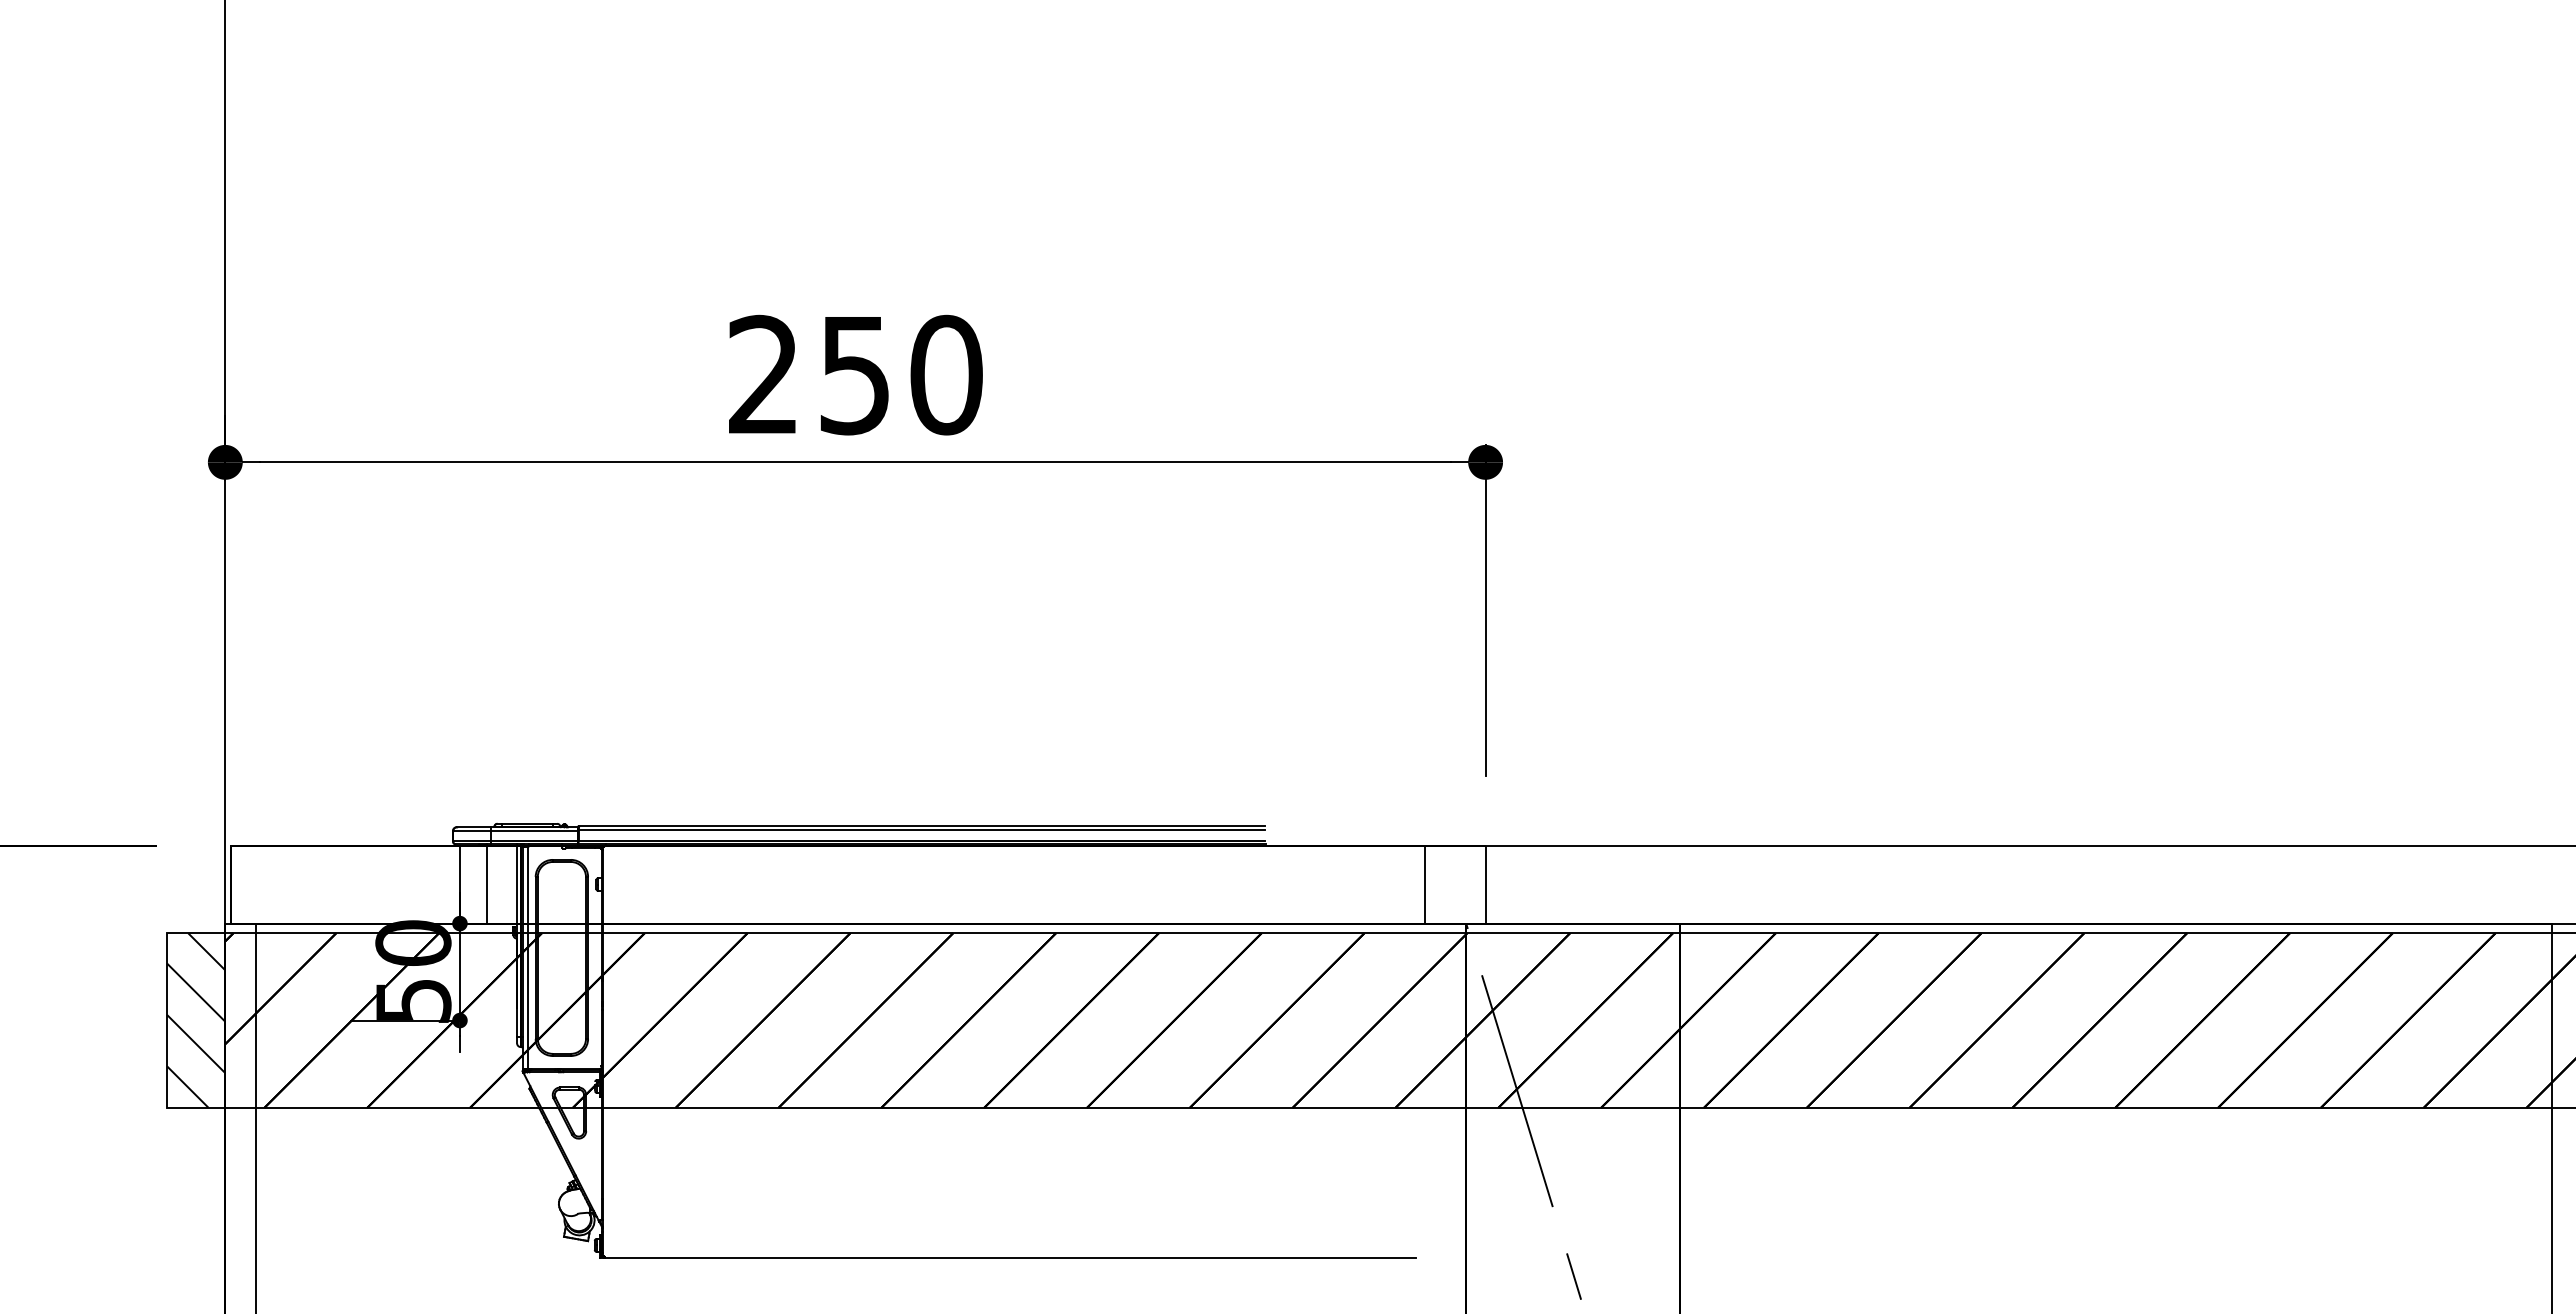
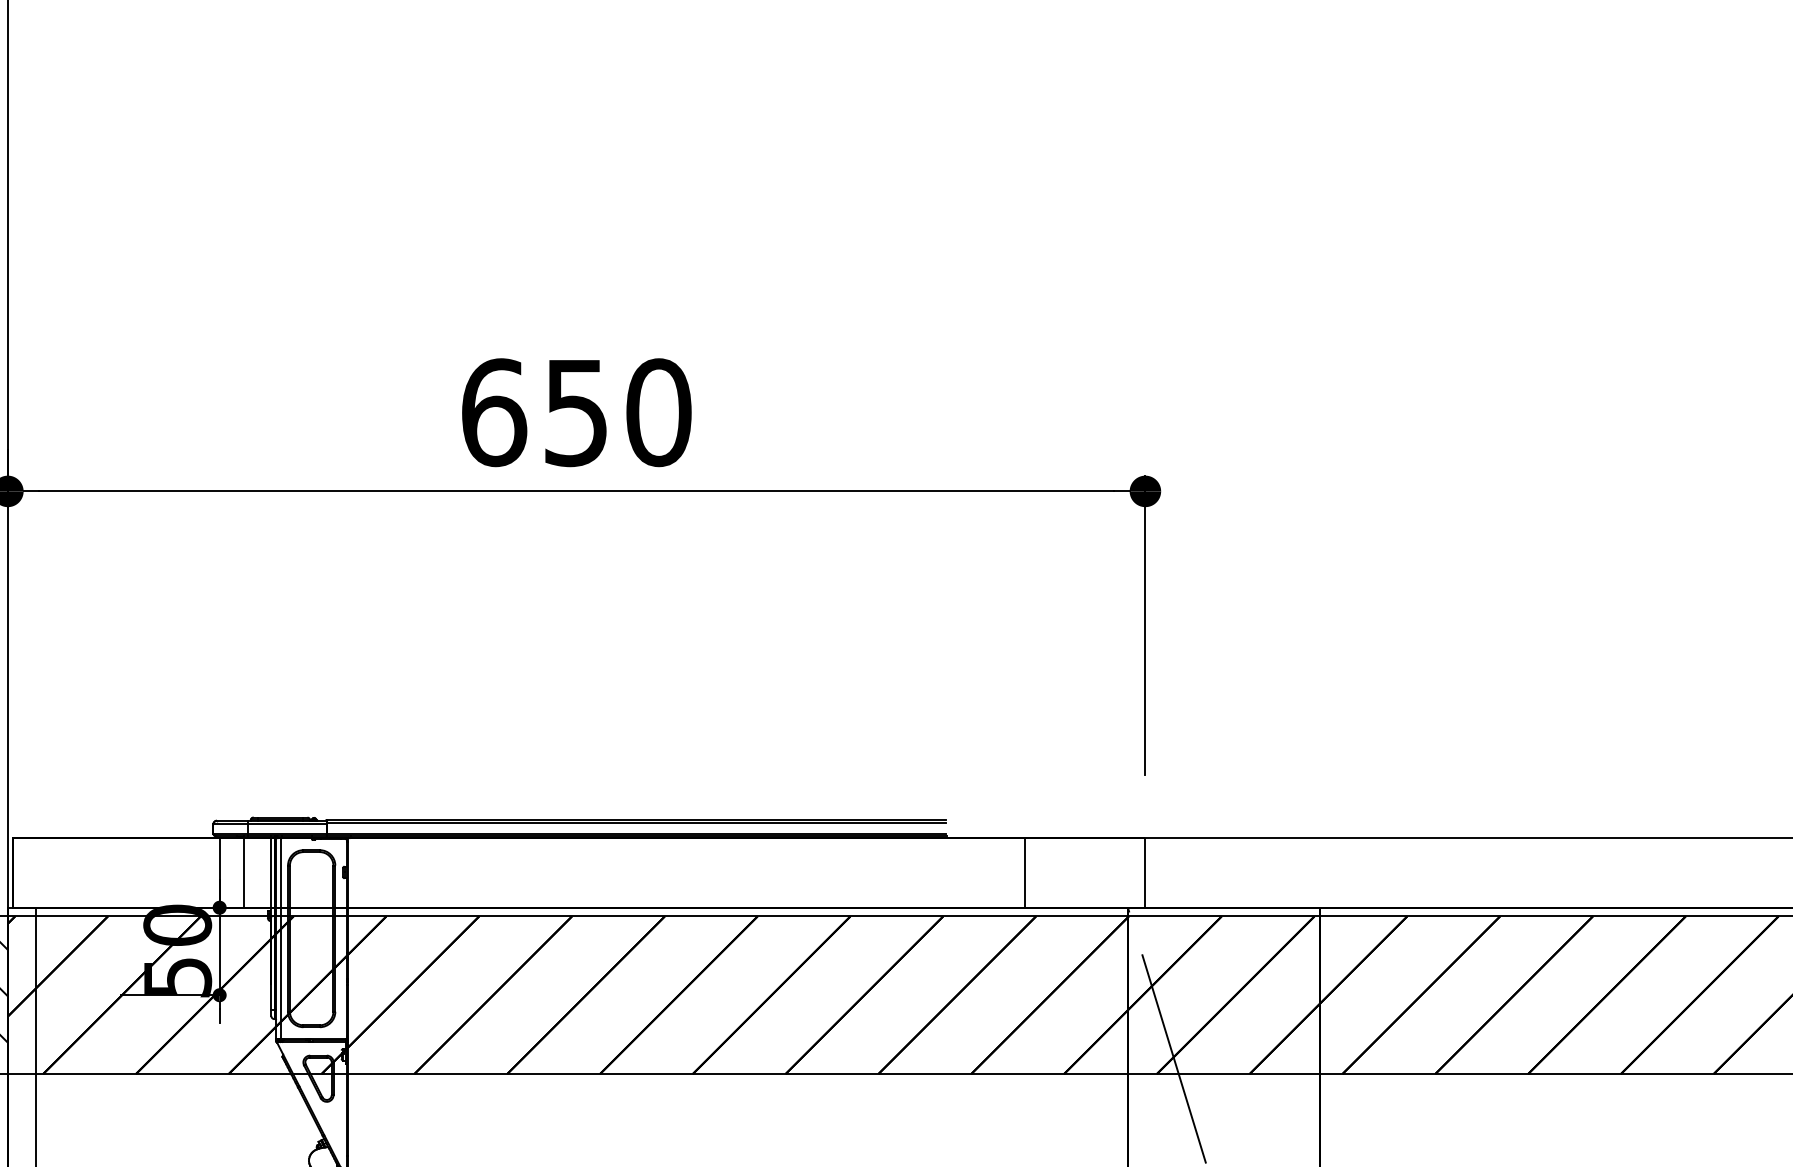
text: (764, 374) -> (494, 412), 250 -> 650
line: (1424, 884) -> (1024, 872), moved

